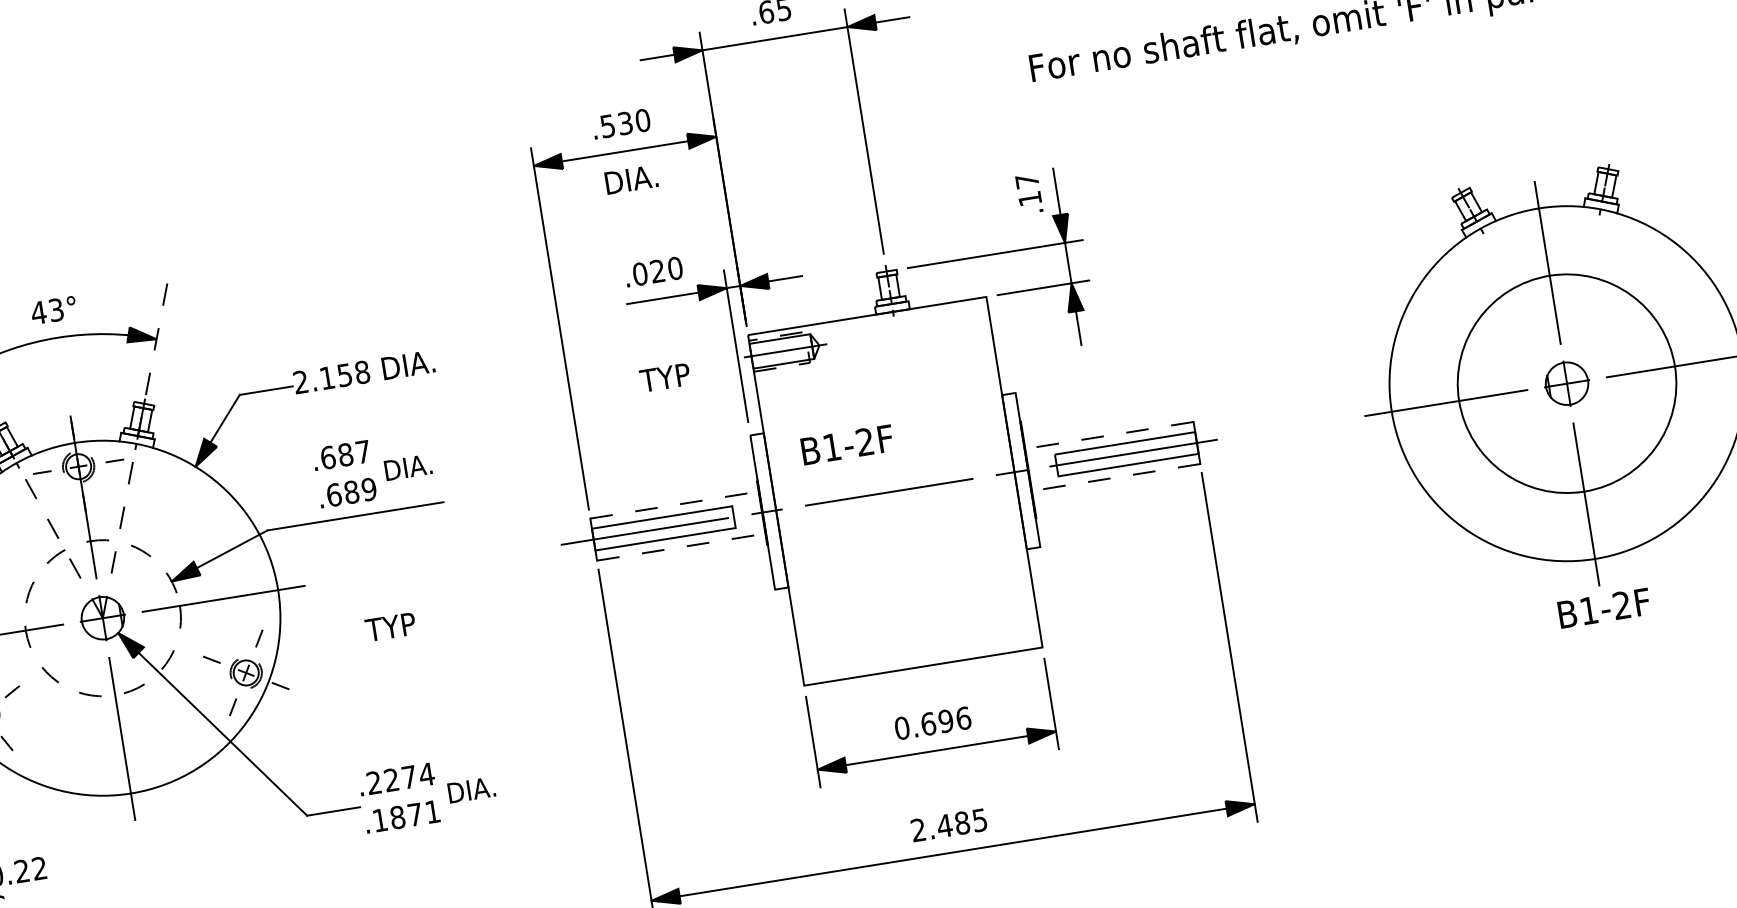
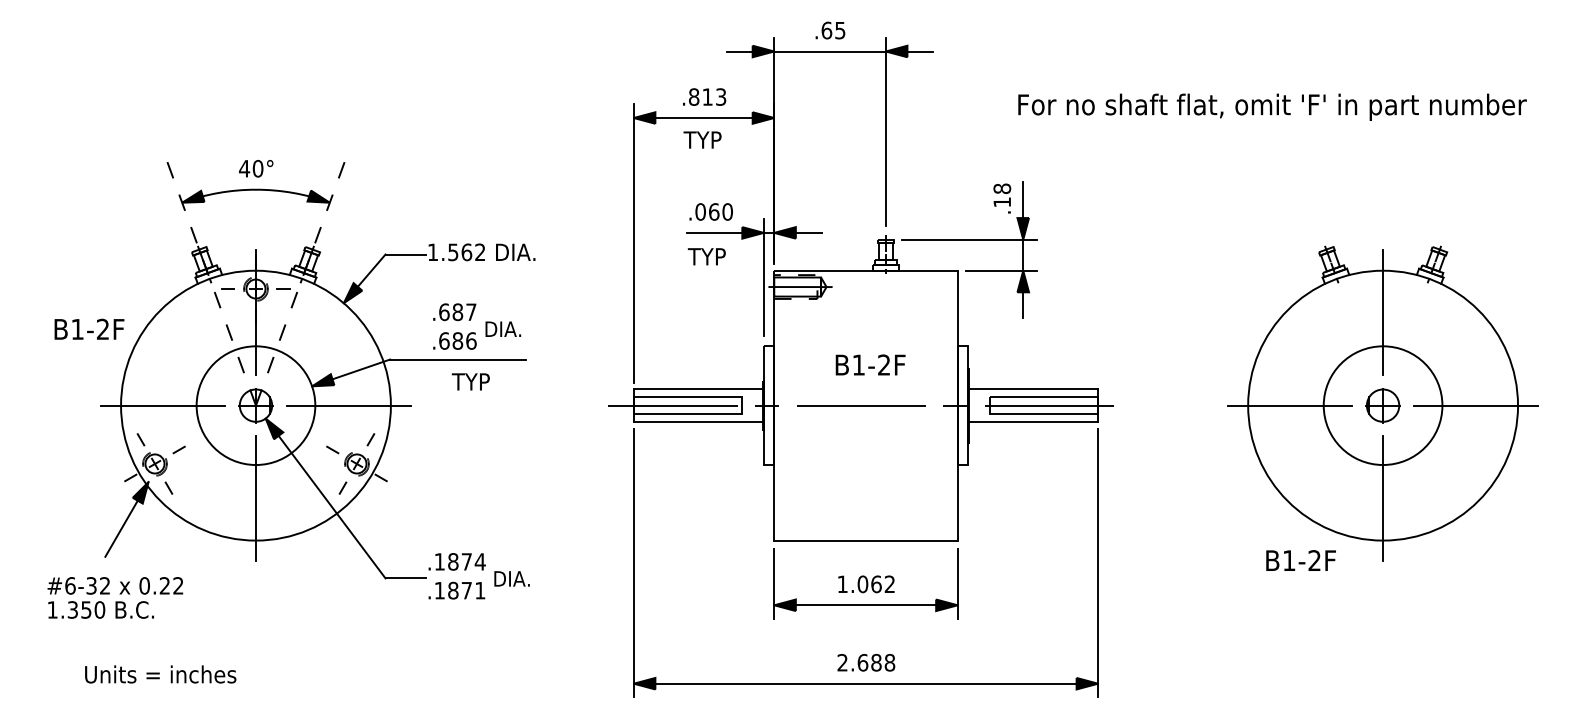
text: (625, 122) -> (707, 96), .530 -> .813
text: (630, 179) -> (704, 139), DIA. -> TYP
text: (1027, 180) -> (1002, 188), .17 -> .18
text: (658, 270) -> (714, 211), .020 -> .060
text: (55, 309) -> (257, 168), 43° -> 40°
text: (331, 377) -> (456, 252), 2.158 -> 1.562
text: (664, 377) -> (706, 256), moved
circle: (1566, 383) -> (1382, 405), size x0.71
line: (1109, 435) -> (1033, 389), dashed -> solid
text: (847, 444) -> (870, 364), moved
line: (1116, 477) -> (1033, 421), dashed -> solid
text: (369, 488) -> (471, 340), .689 -> .686
line: (674, 505) -> (698, 389), dashed -> solid
line: (681, 546) -> (698, 421), dashed -> solid
text: (1603, 608) -> (1300, 560), moved
circle: (102, 618) -> (255, 405), dashed -> solid
text: (390, 626) -> (470, 381), moved
text: (933, 723) -> (866, 584), 0.696 -> 1.062
text: (382, 781) -> (446, 561), .2274 -> .1874
text: (962, 822) -> (876, 662), 2.485 -> 2.688

